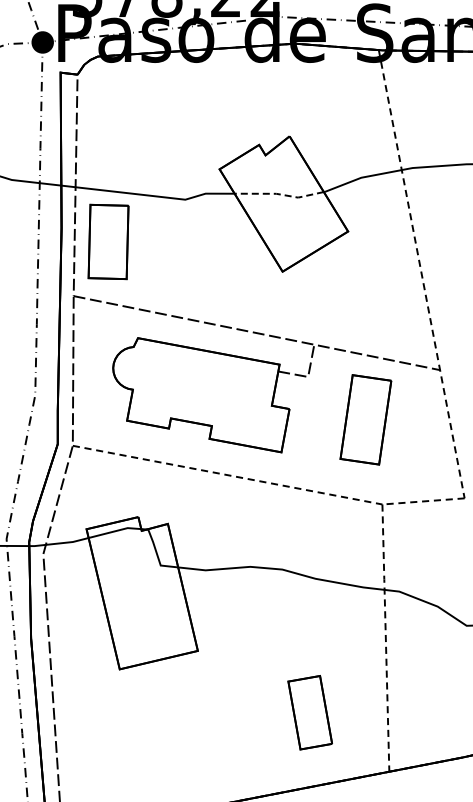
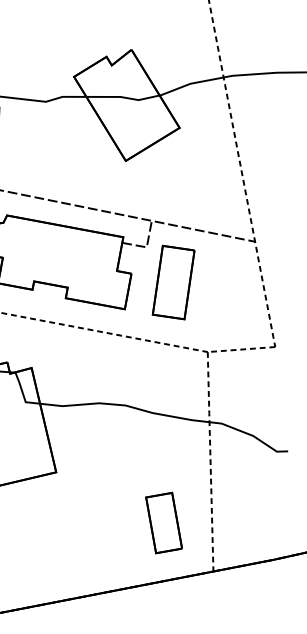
line: (280, 194) -> (124, 97), dashed -> solid
part: (365, 419) -> (173, 282), moved
part: (309, 712) -> (163, 522), moved

